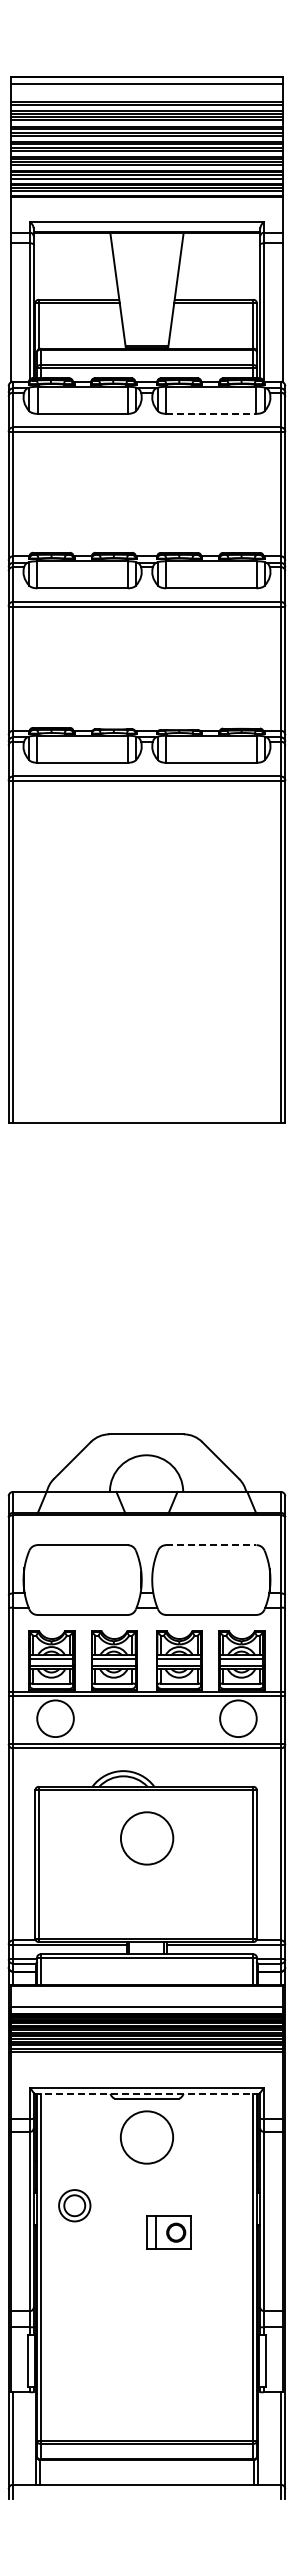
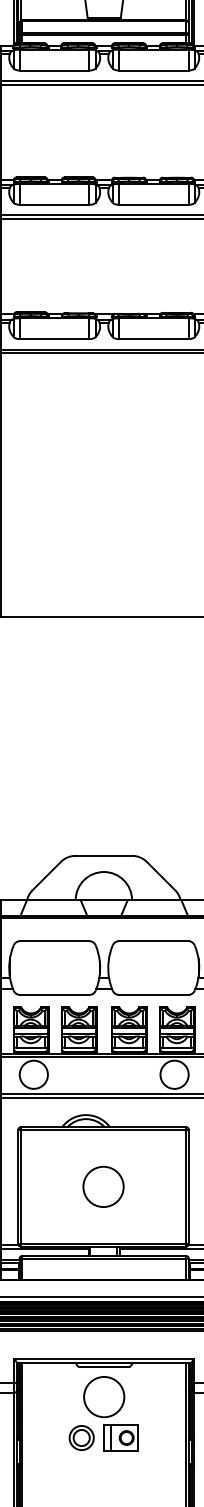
line: (211, 413) -> (153, 70), dashed -> solid
line: (211, 1545) -> (153, 941), dashed -> solid
circle: (147, 1838) -> (103, 1186), moved
line: (147, 2093) -> (104, 1363), dashed -> solid
part: (74, 2205) -> (81, 1437), moved
part: (168, 2232) -> (120, 1437), moved

